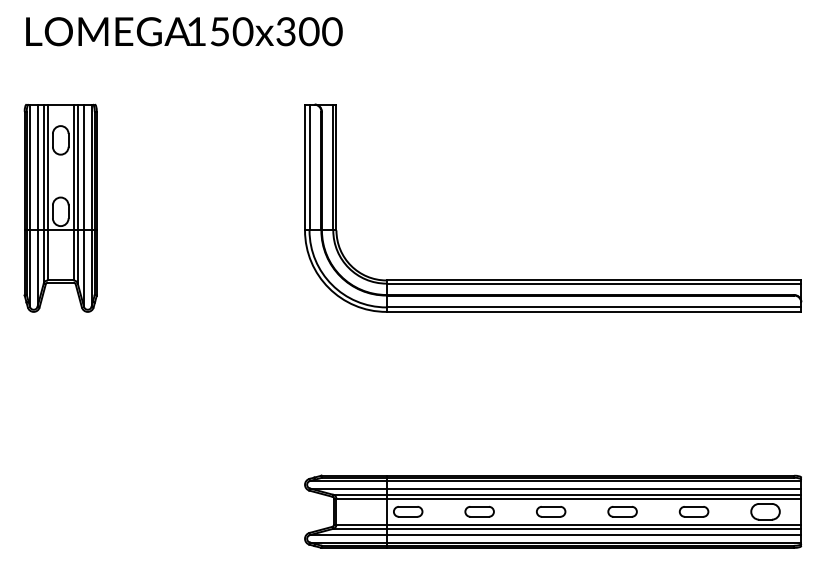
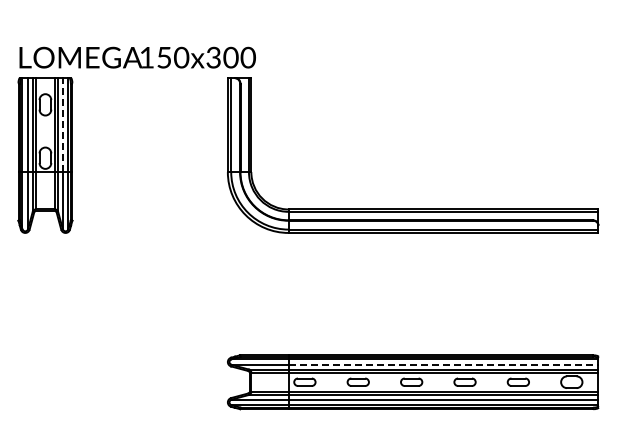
text: (184, 31) -> (137, 57), moved
line: (83, 168) -> (62, 125), solid -> dashed
line: (593, 488) -> (443, 364), solid -> dashed

